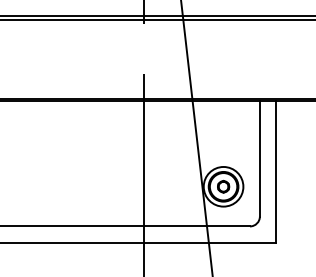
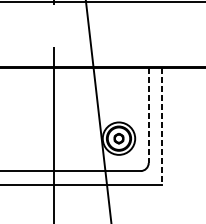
line: (259, 158) -> (148, 115), solid -> dashed
line: (276, 172) -> (162, 126), solid -> dashed

